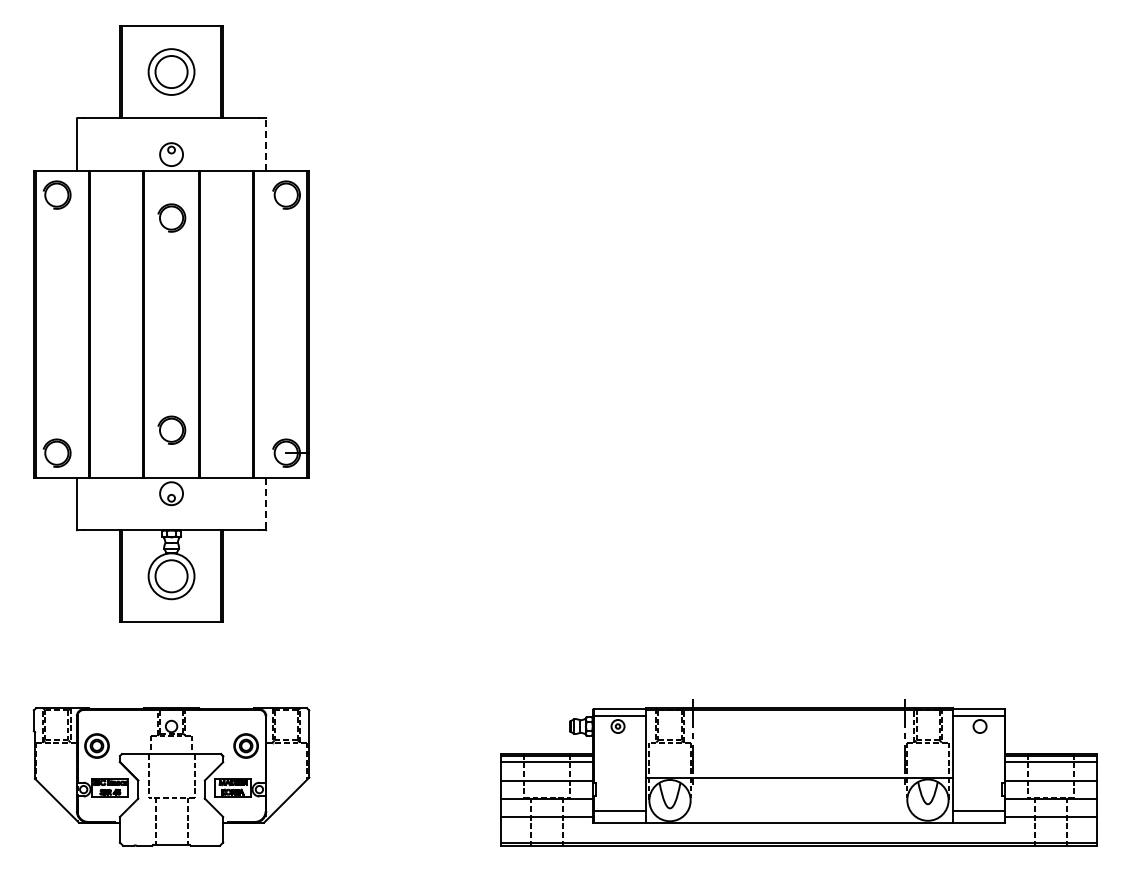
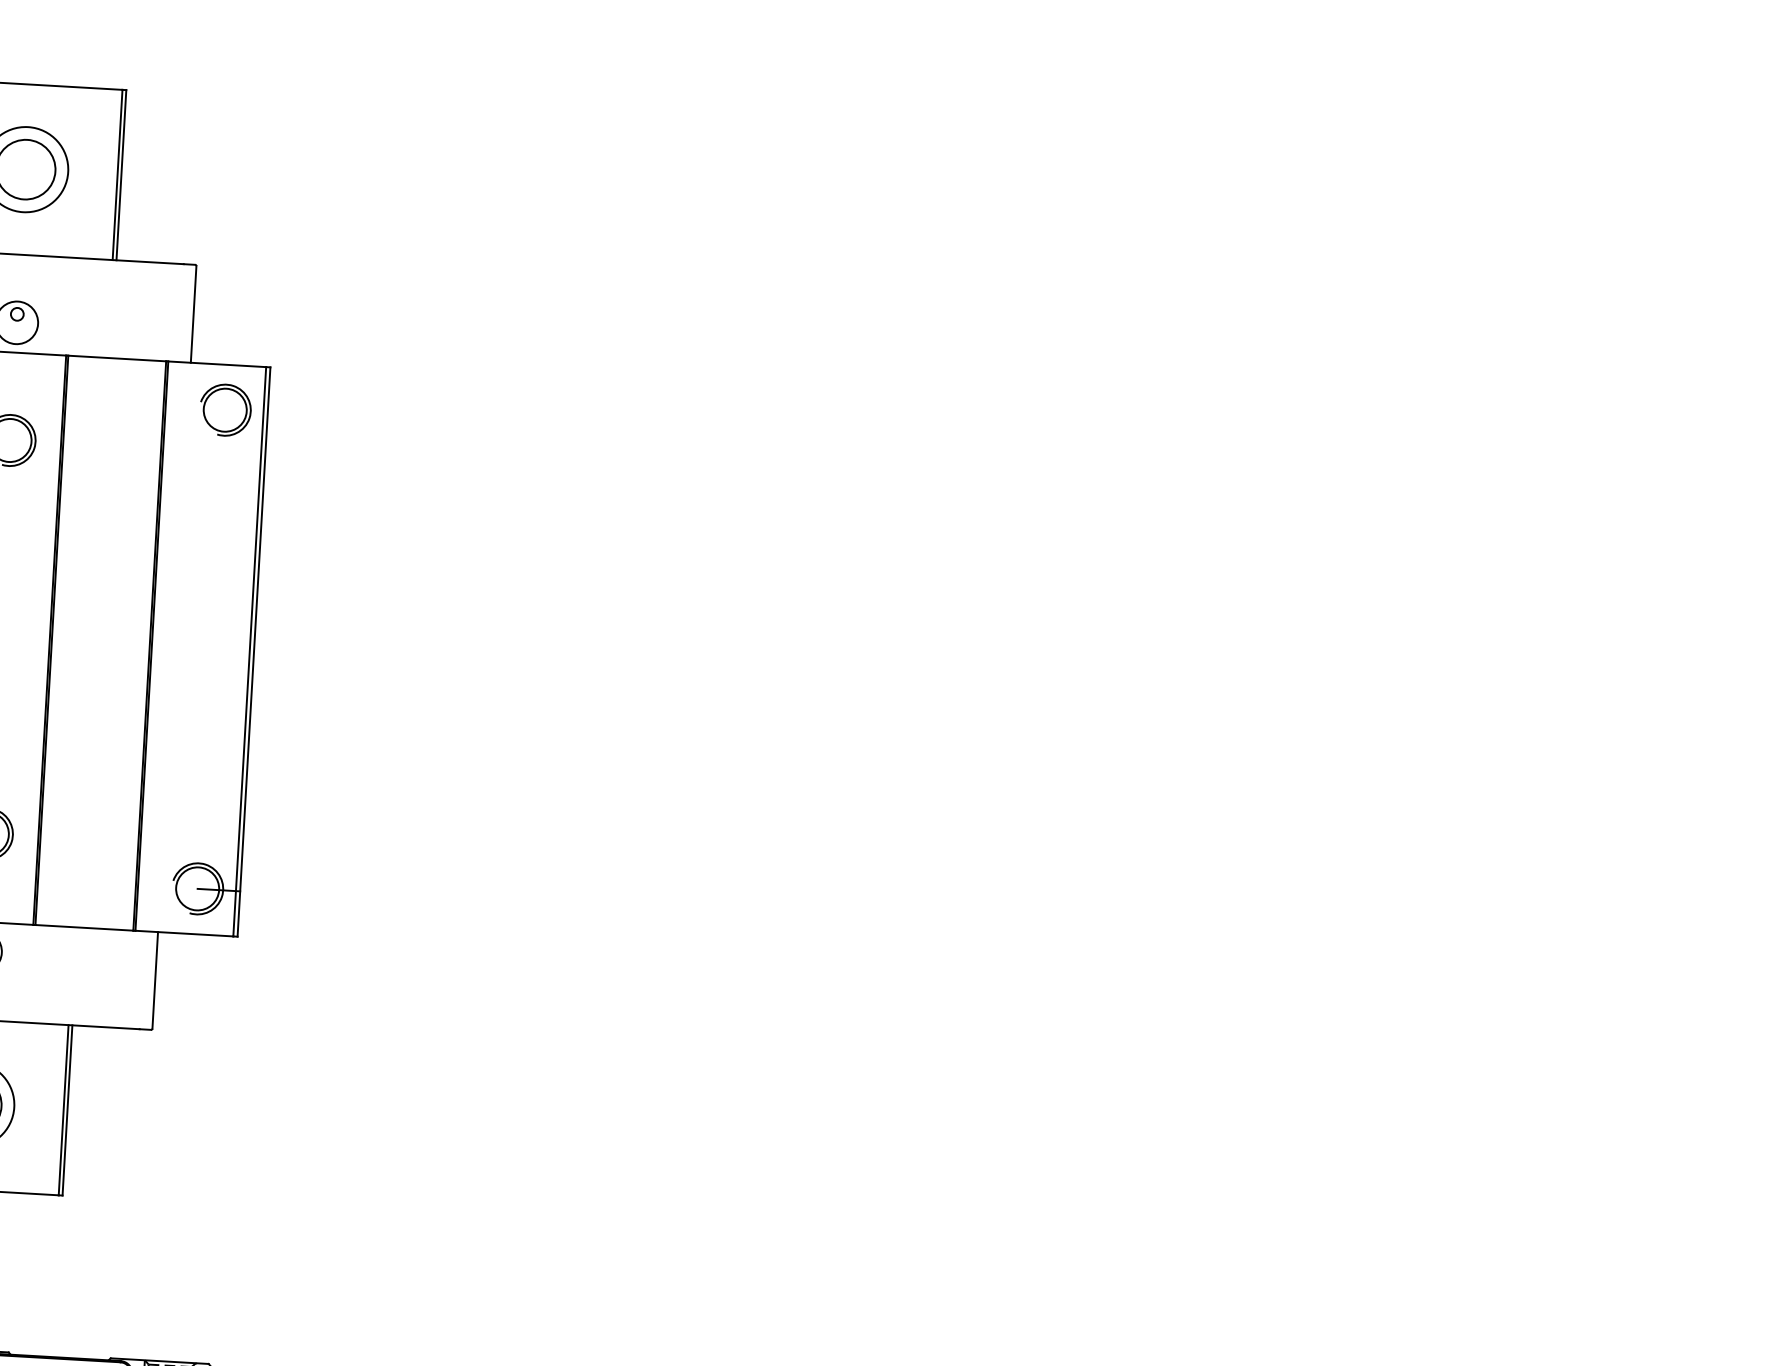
line: (266, 144) -> (193, 314), dashed -> solid
line: (266, 504) -> (155, 981), dashed -> solid

